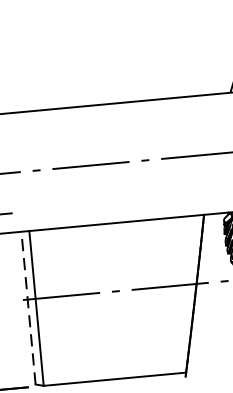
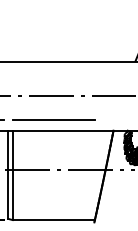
line: (98, 205) -> (53, 119), added
line: (29, 307) -> (8, 174), dashed -> solid

